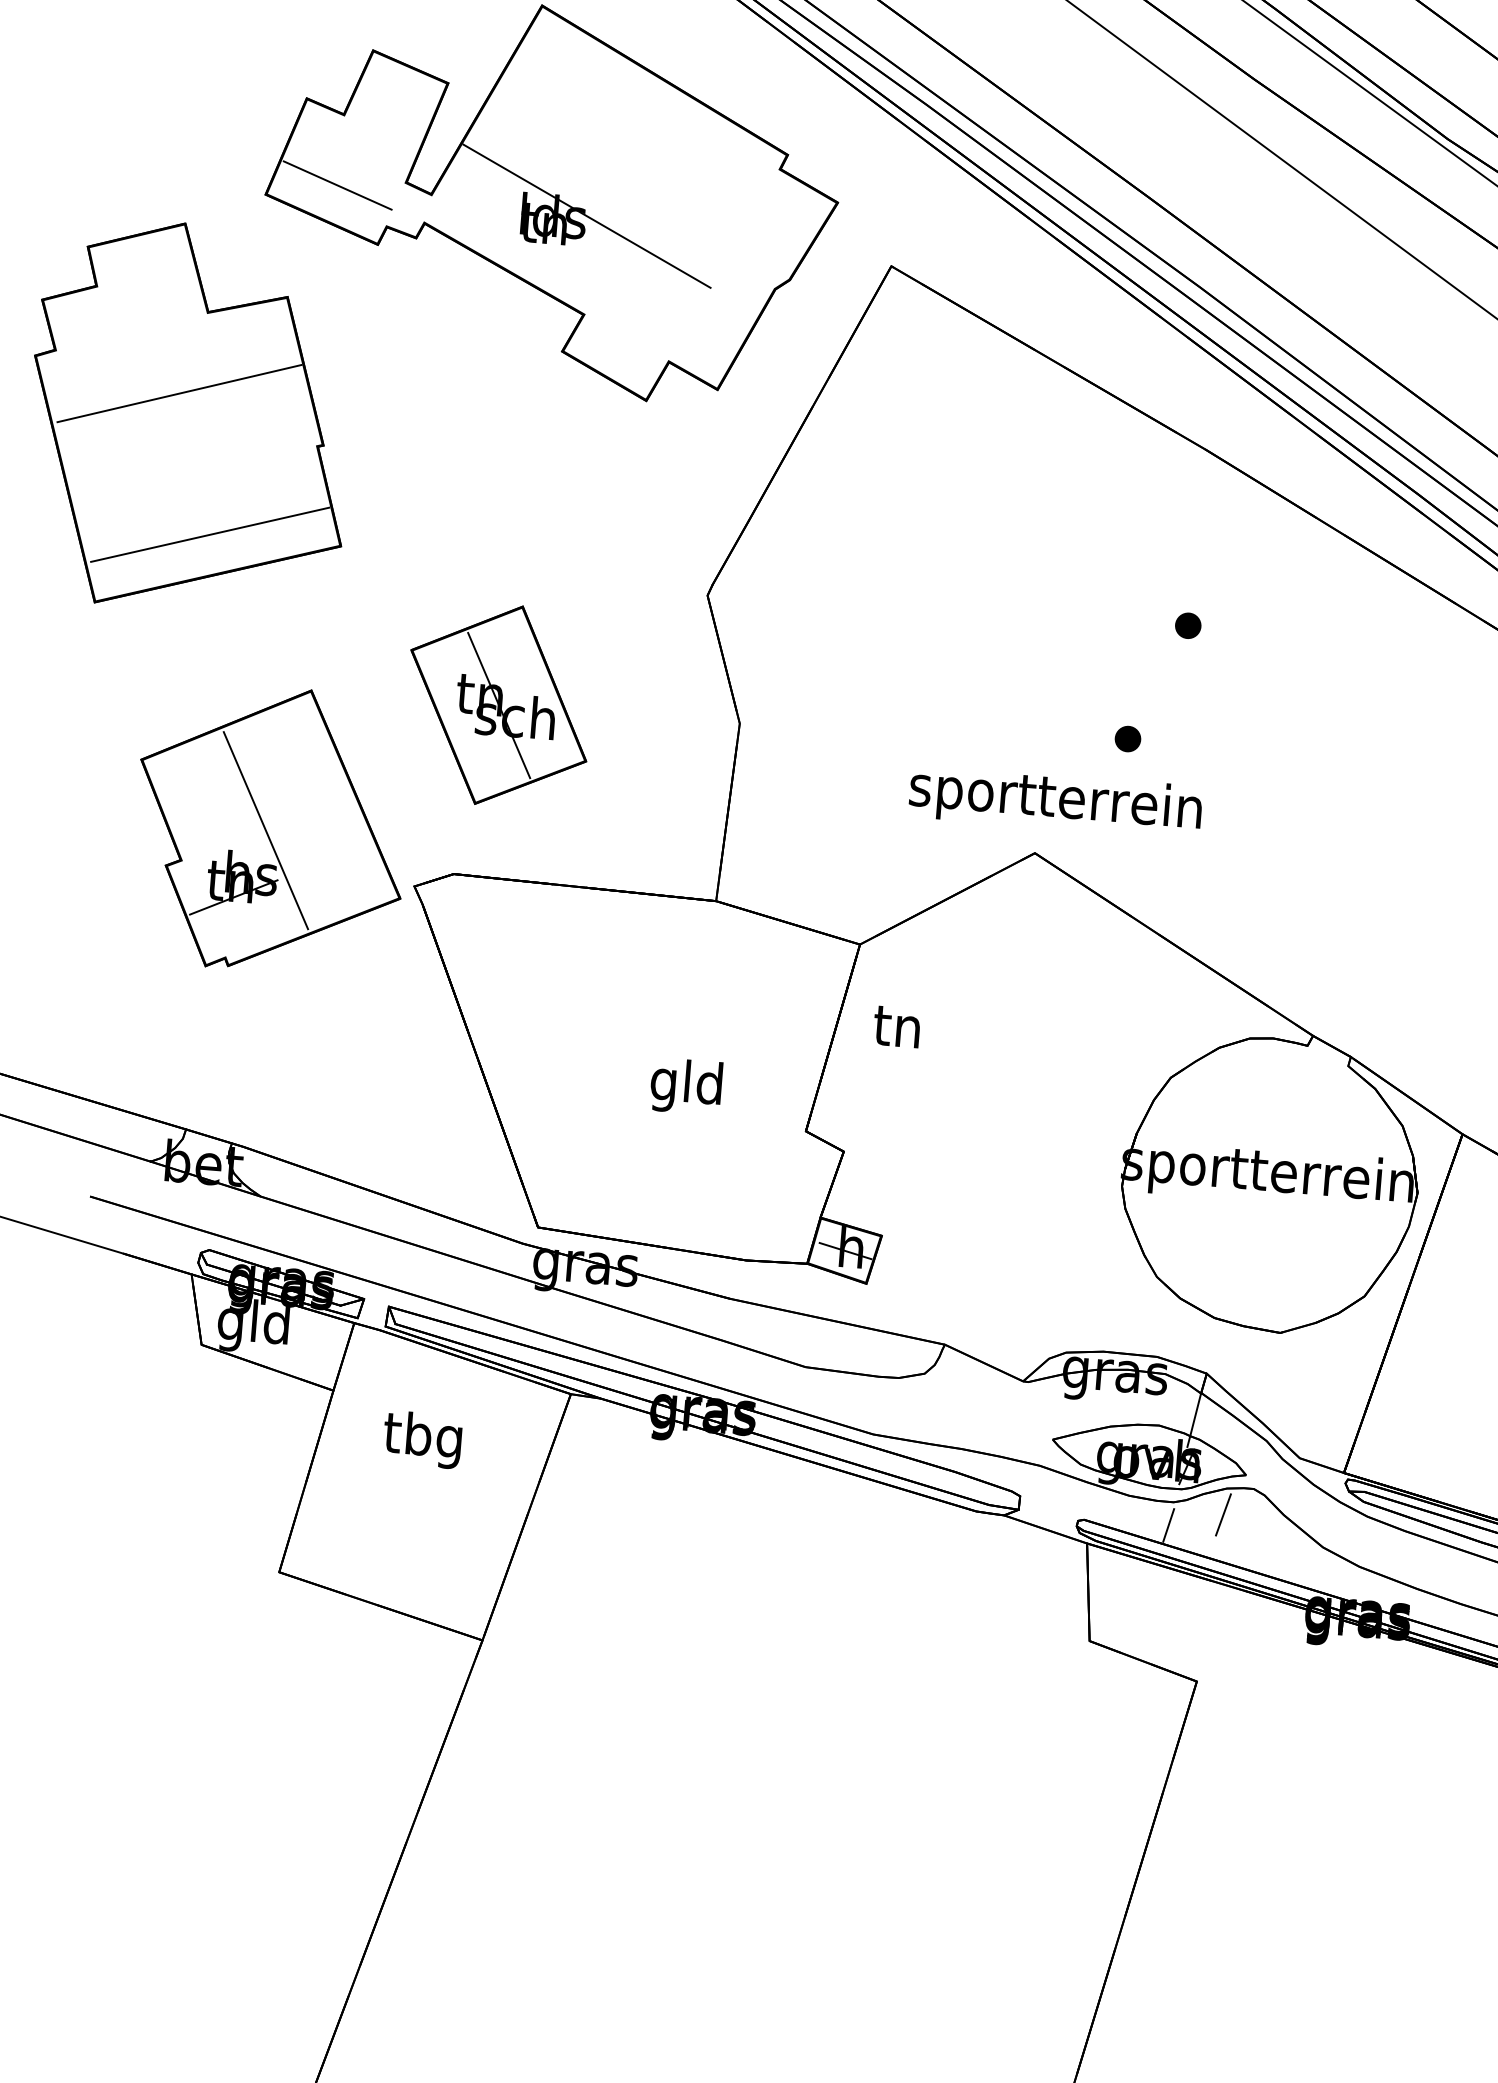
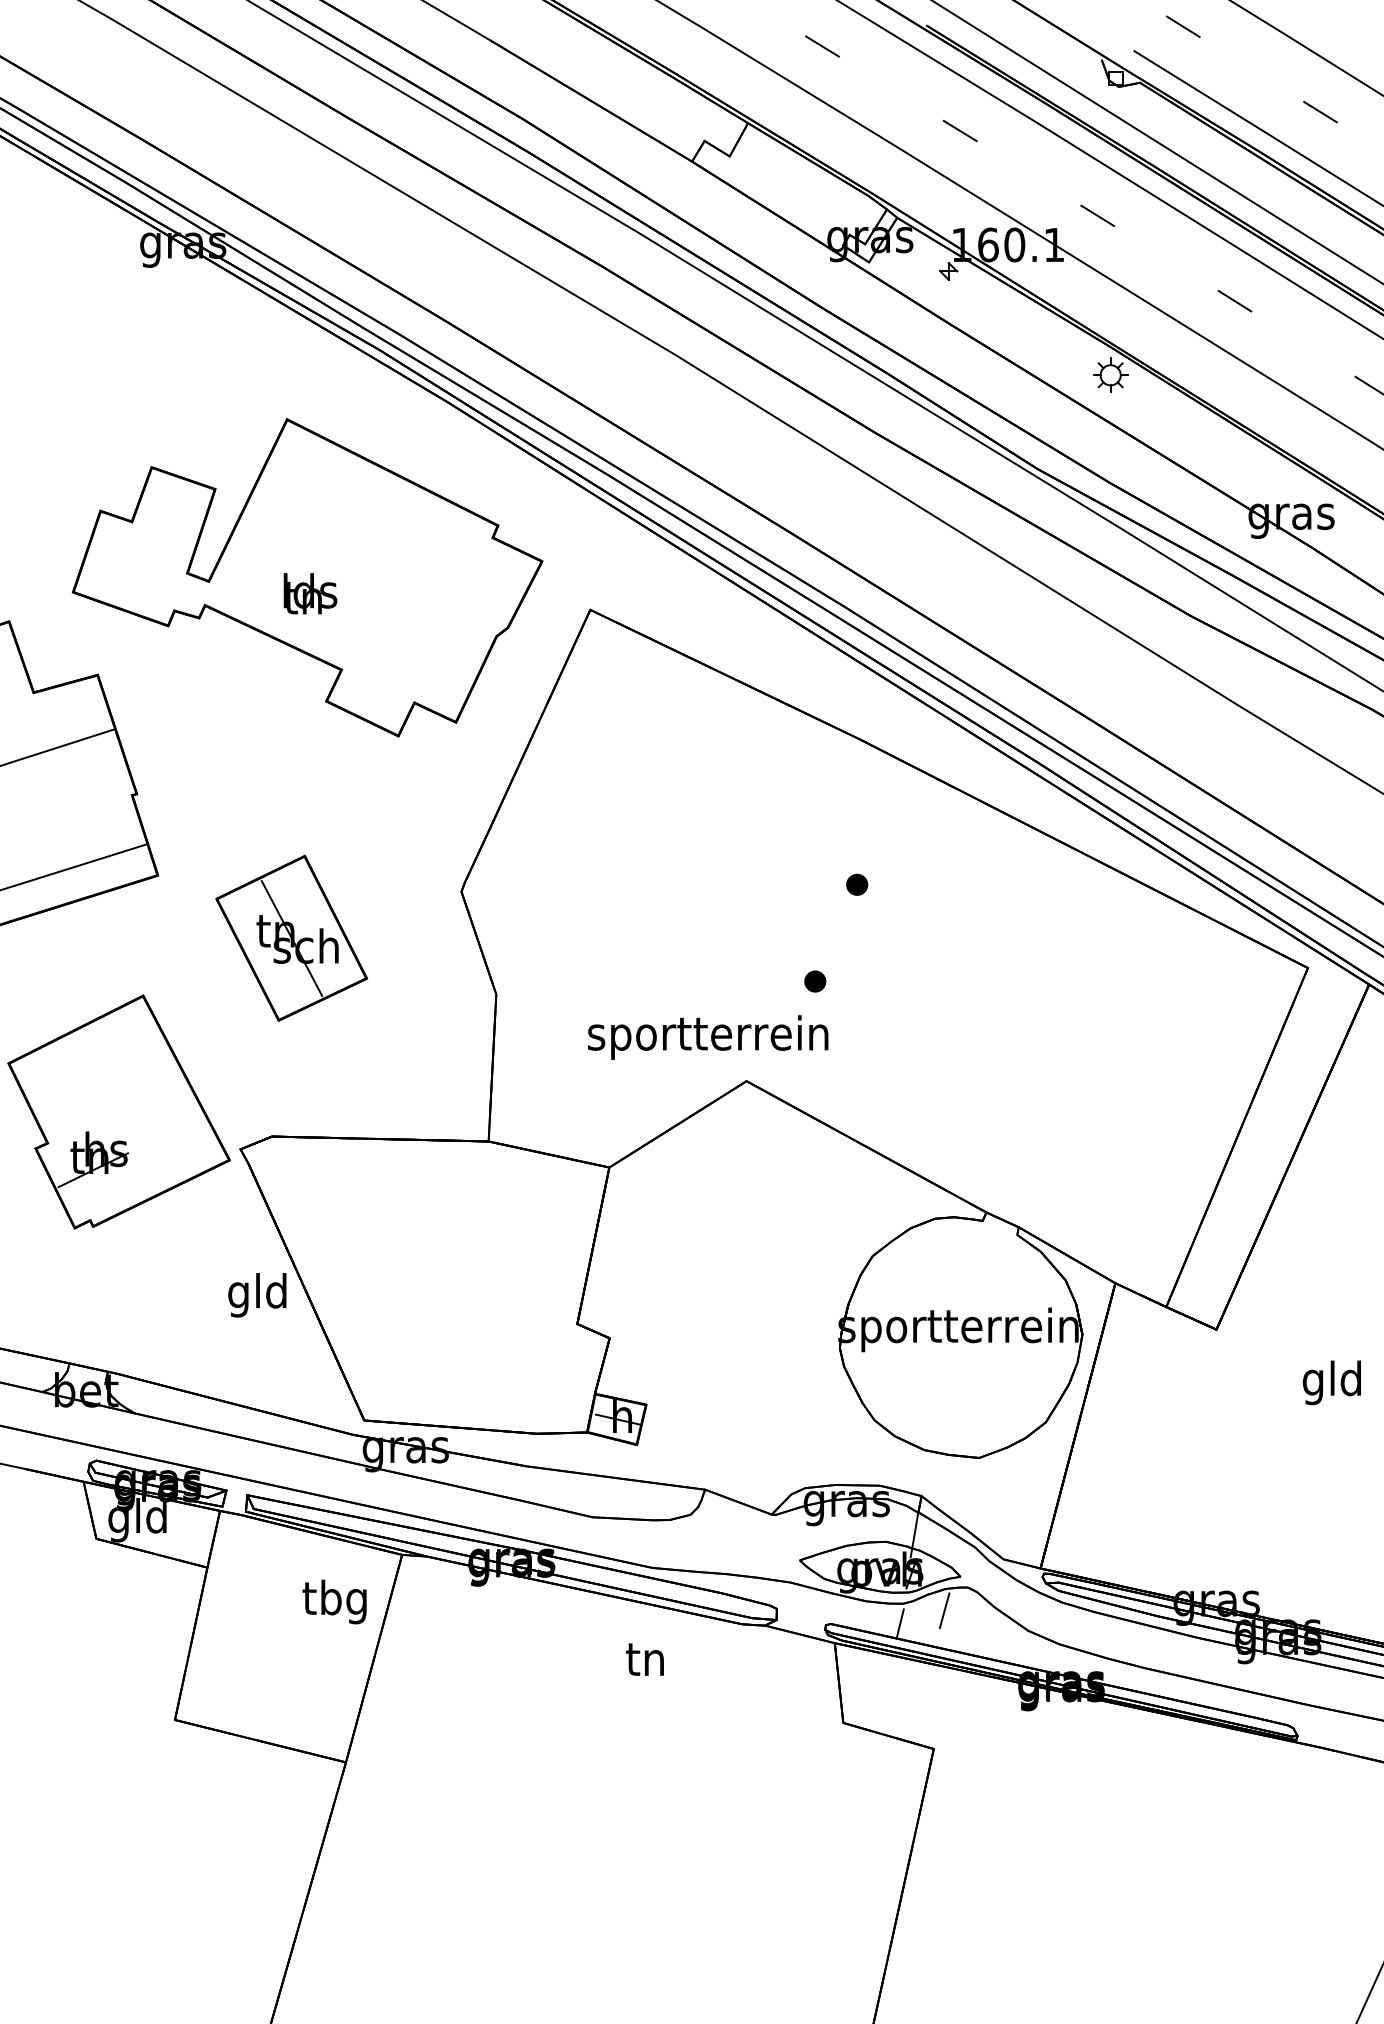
line: (337, 185) -> (131, 580), removed
line: (586, 215) -> (337, 588), removed
part: (498, 704) -> (291, 937), moved
text: (1056, 801) -> (708, 1037), moved
line: (266, 830) -> (115, 1113), removed
text: (896, 1026) -> (644, 1659), moved
text: (686, 1086) -> (257, 1295), moved
text: (422, 1439) -> (334, 1601), moved

